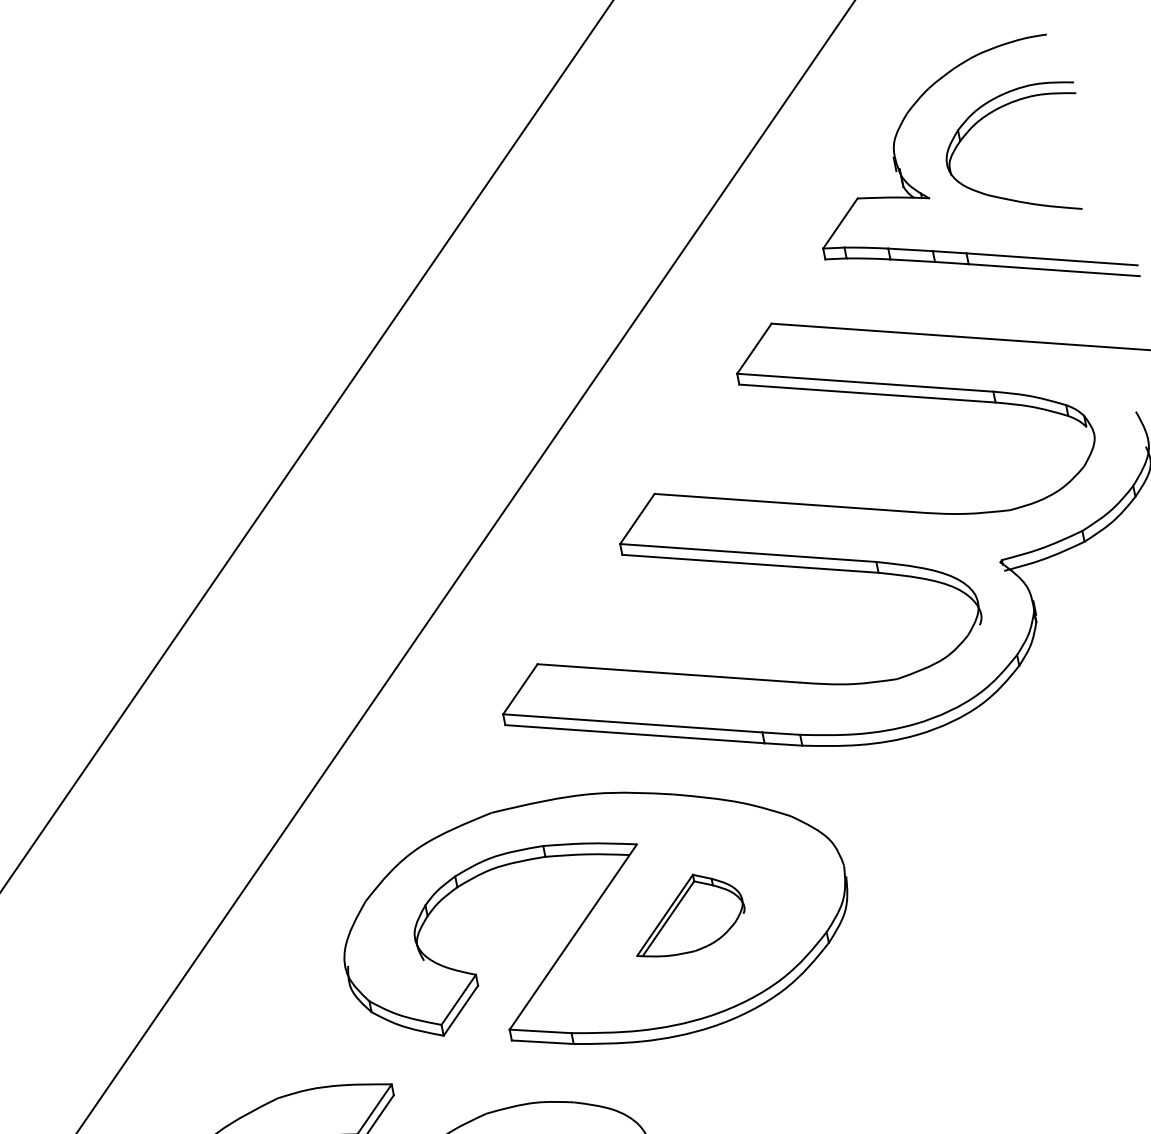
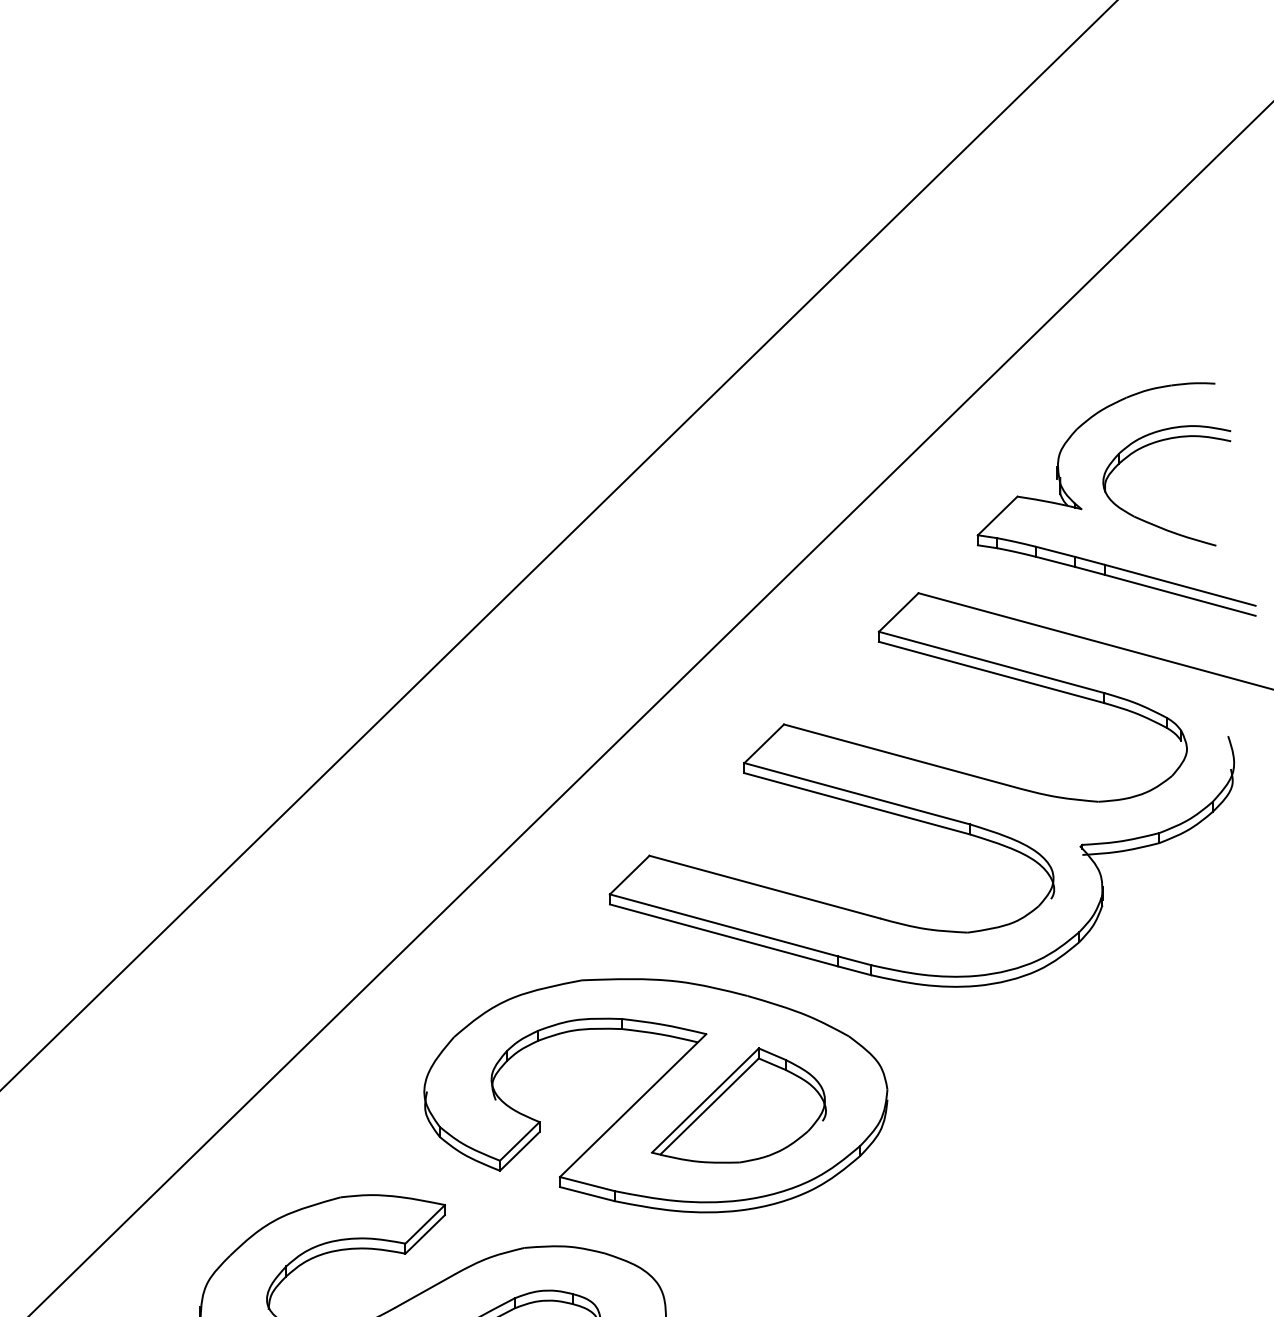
part: (686, 914) -> (738, 1105), size x1.67

